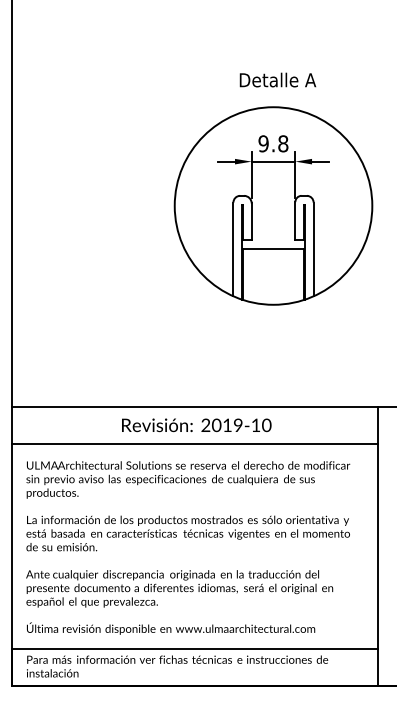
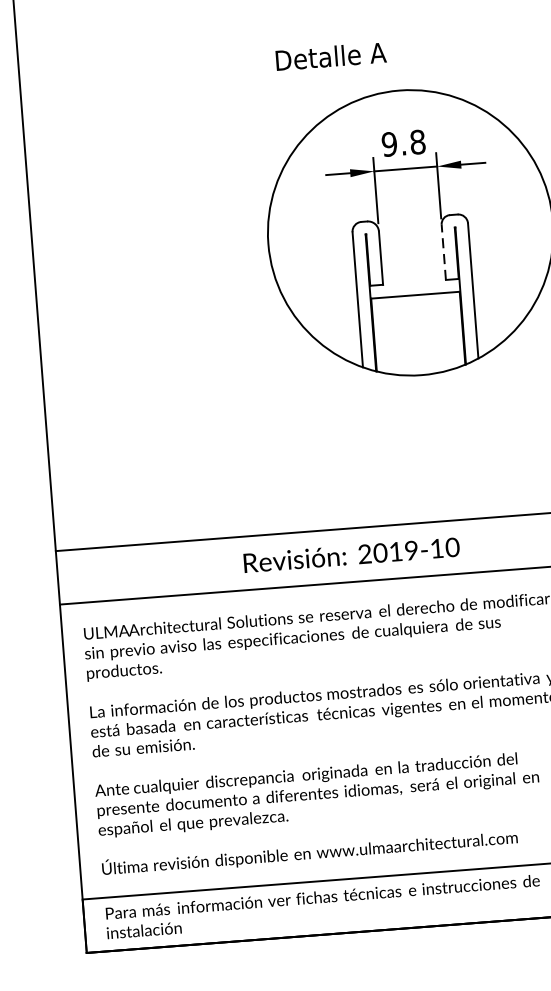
text: (277, 79) -> (330, 55), moved
line: (295, 220) -> (443, 251), solid -> dashed
text: (196, 425) -> (351, 555), moved

